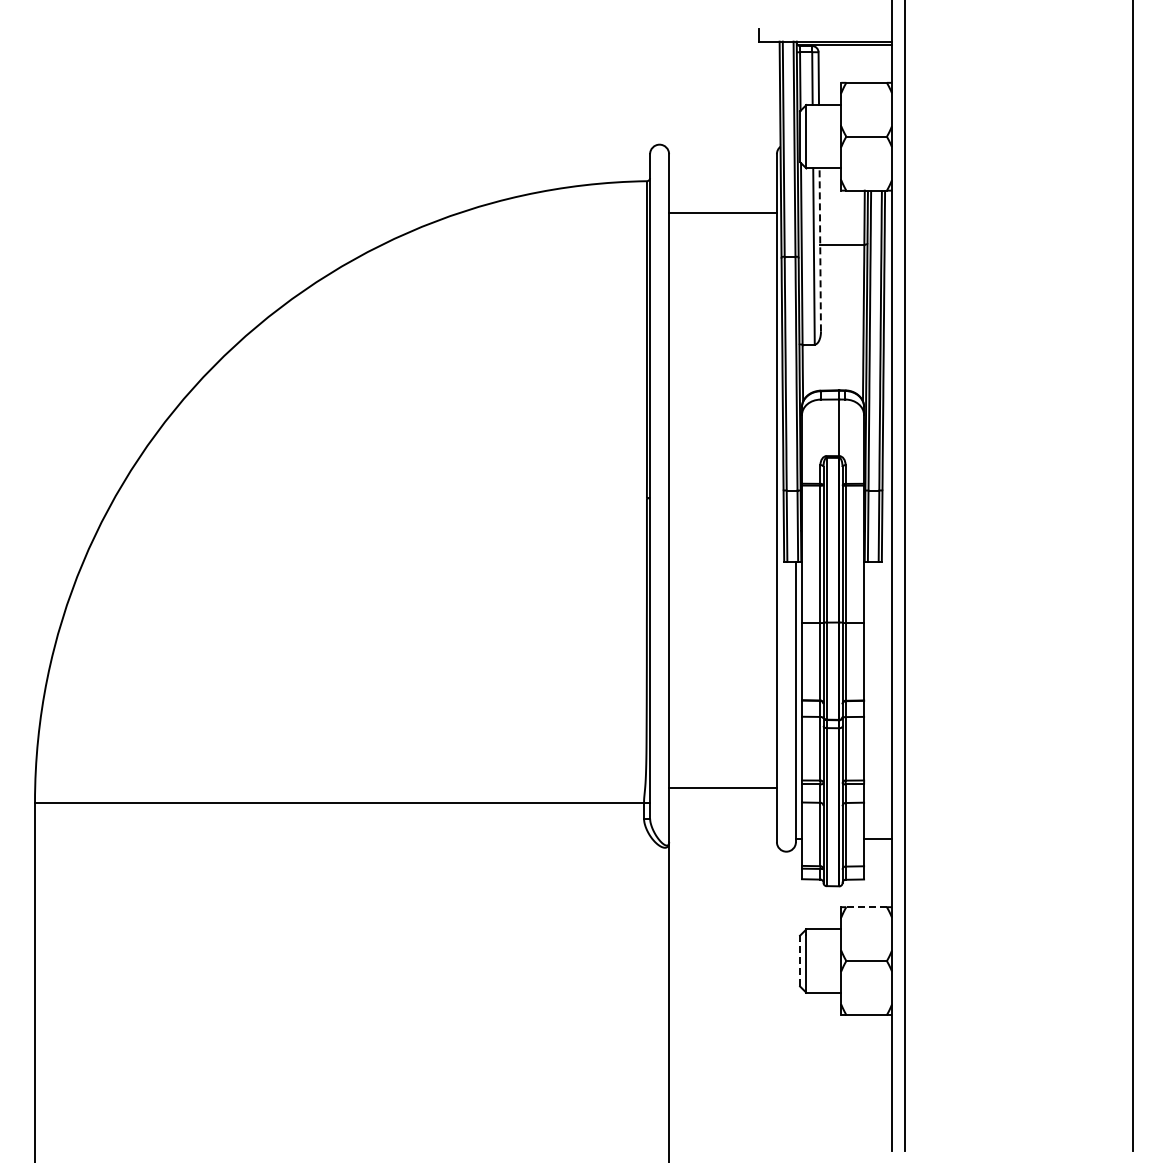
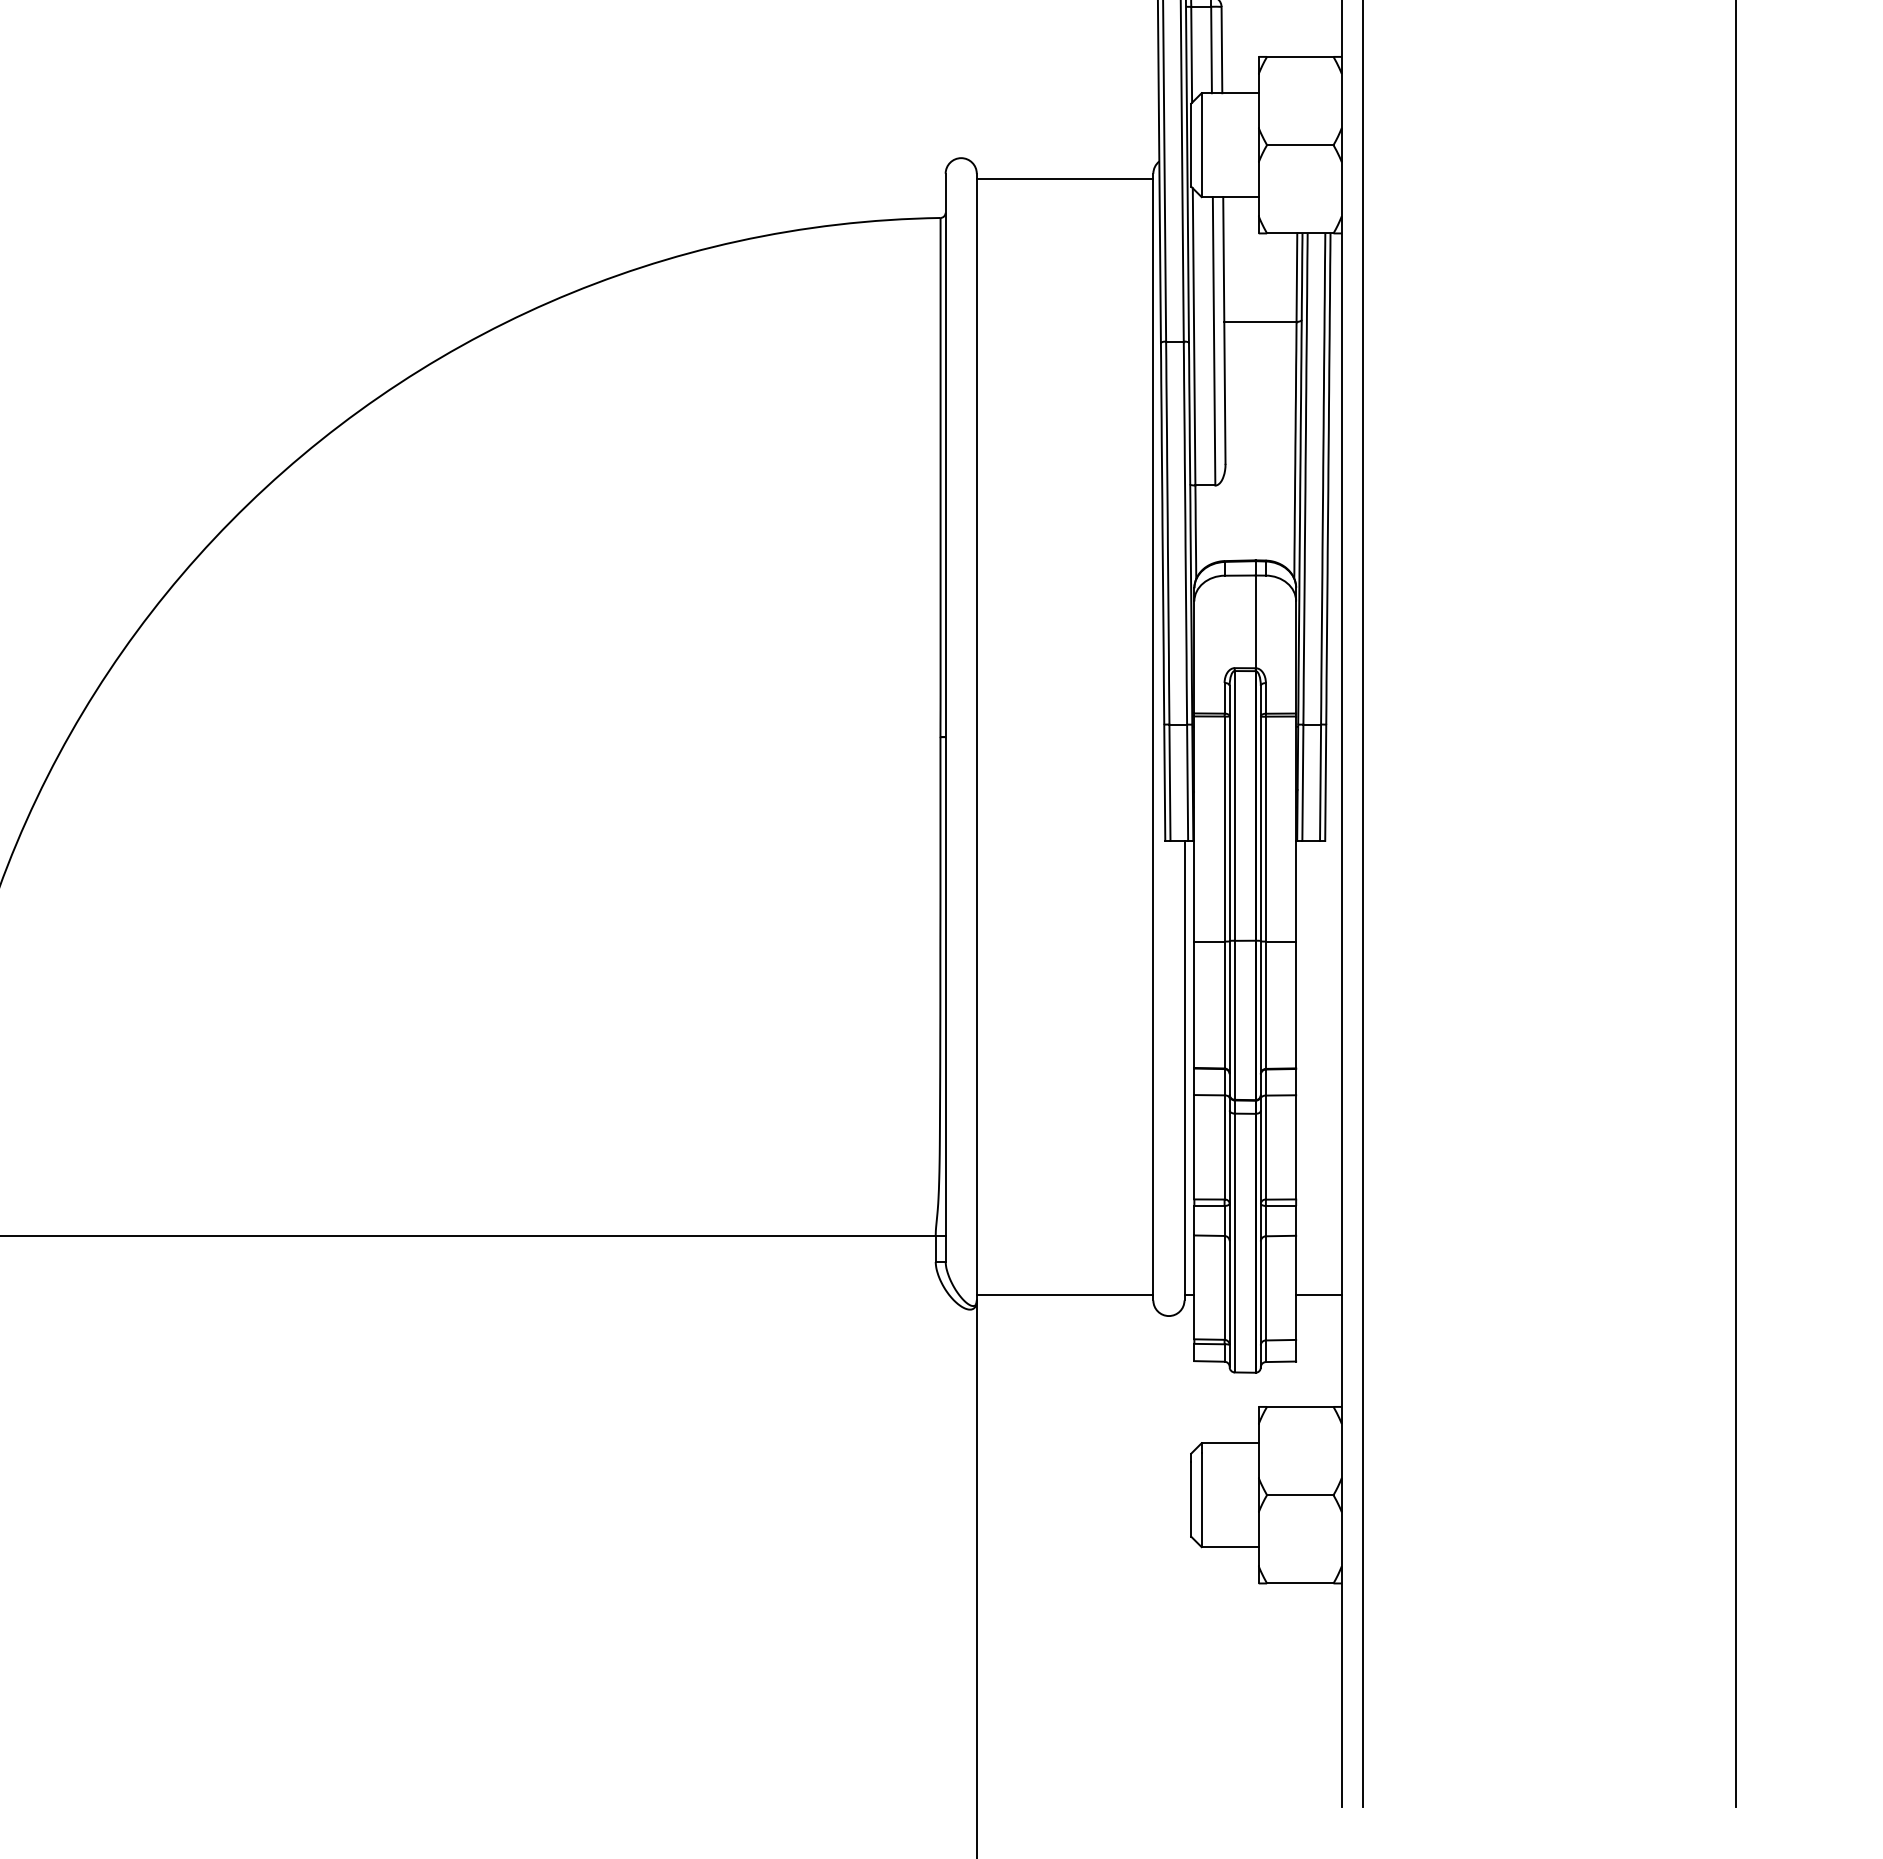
line: (722, 213) -> (1064, 179), moved
line: (820, 249) -> (1224, 329), dashed -> solid
line: (722, 788) -> (1064, 1296), moved
line: (866, 907) -> (1300, 1407), dashed -> solid
line: (800, 963) -> (1191, 1499), dashed -> solid

